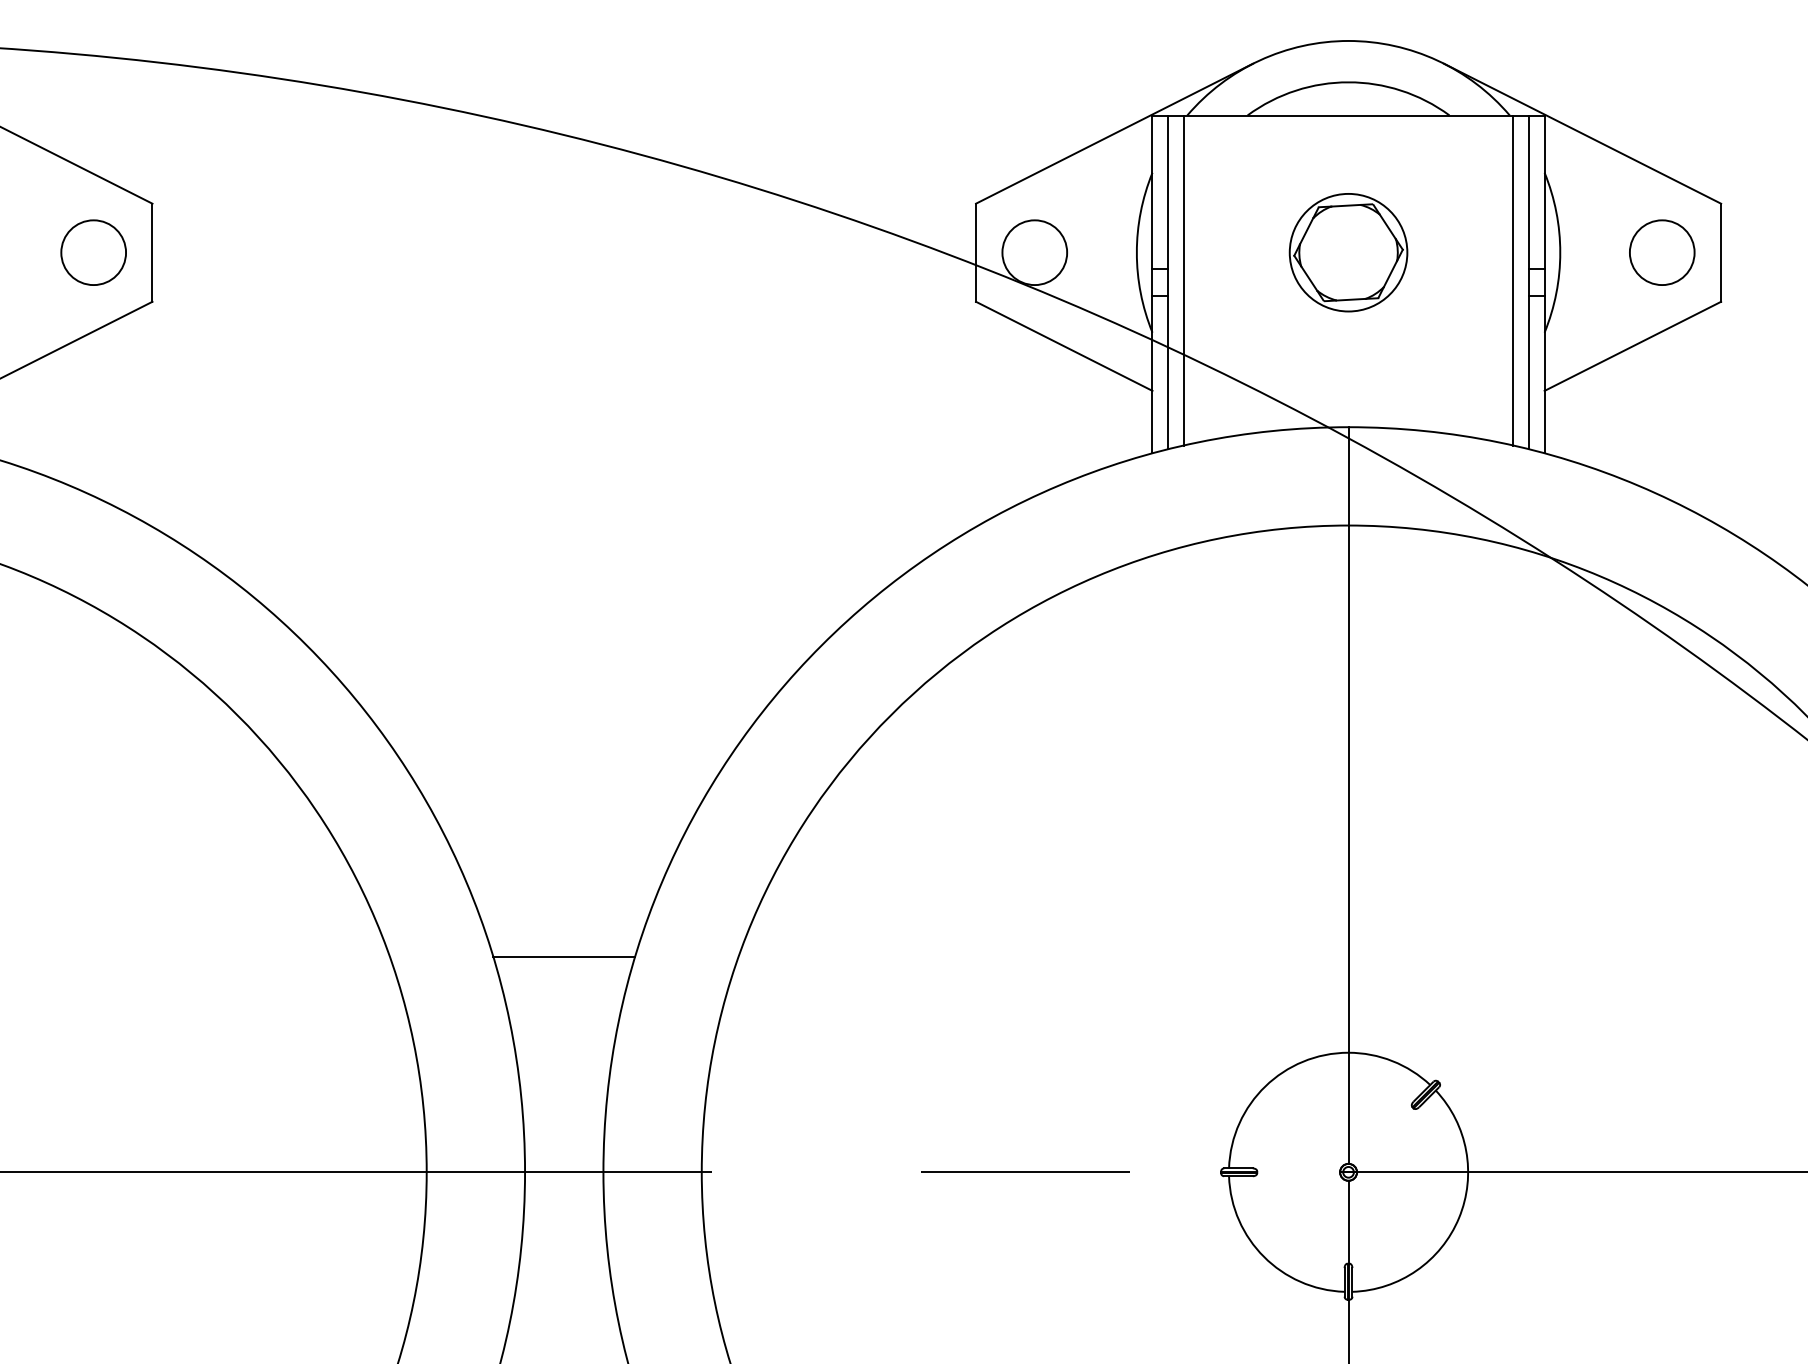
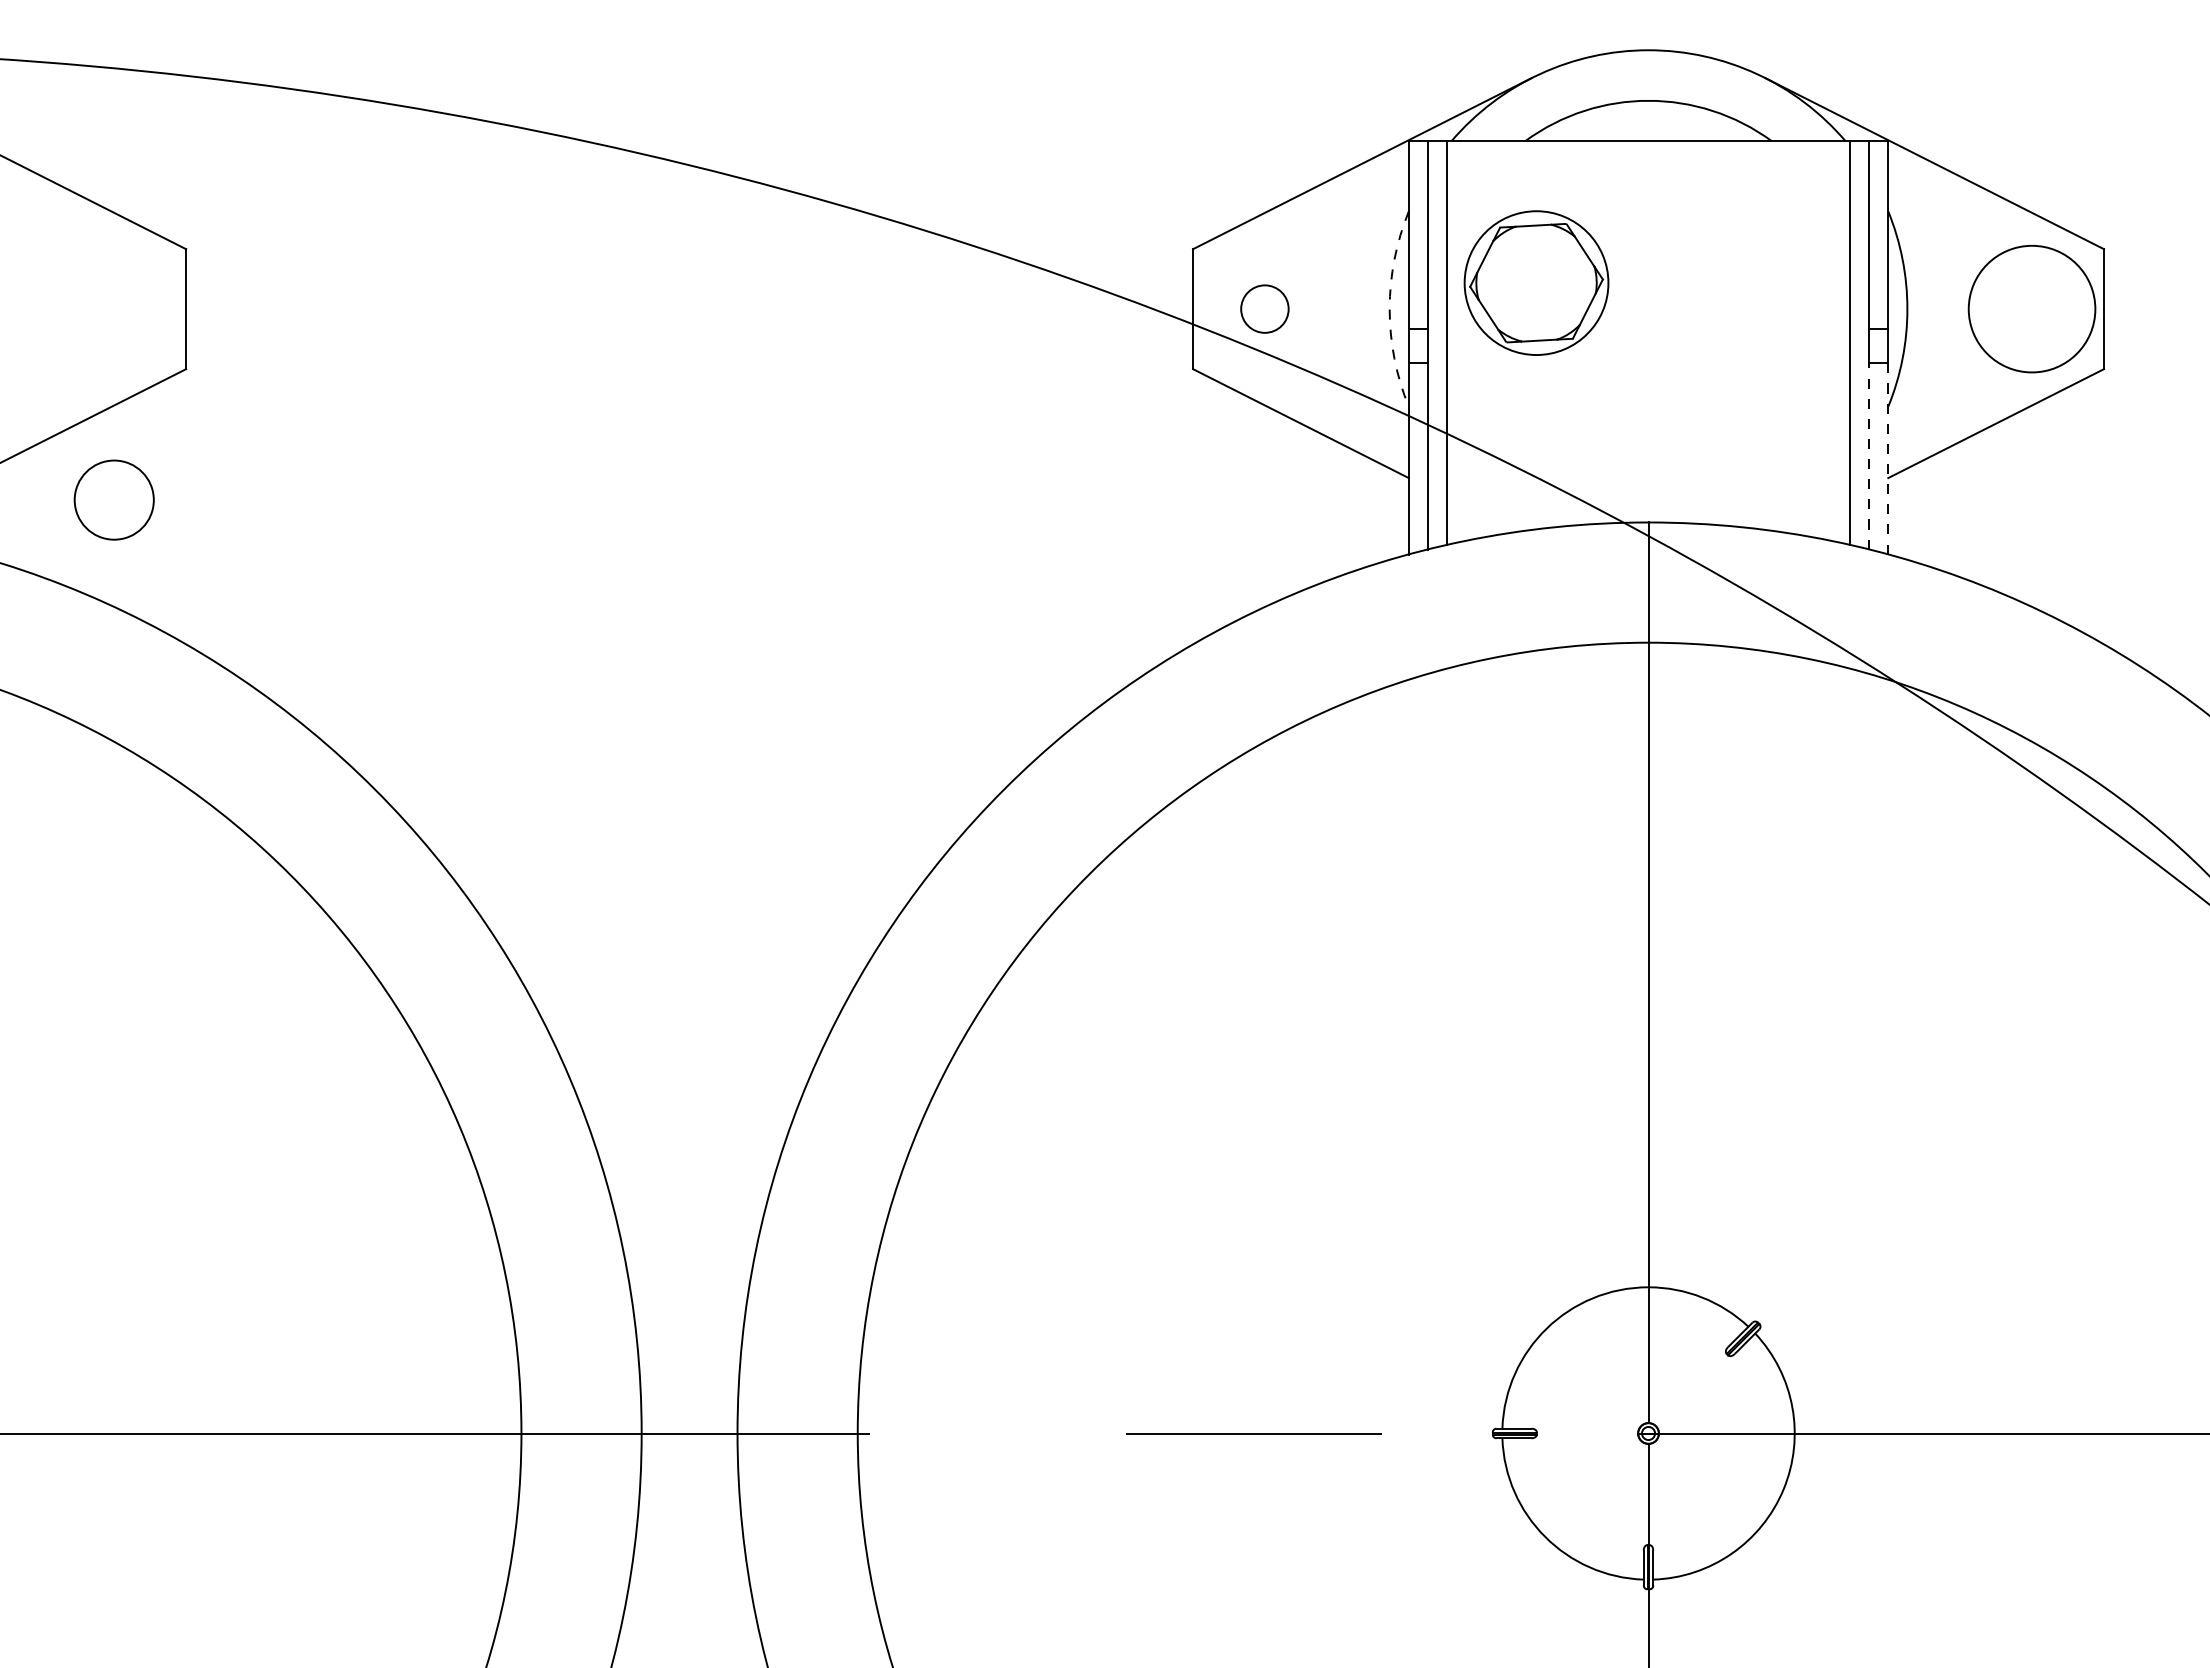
circle: (93, 252) -> (113, 499), moved
circle: (1034, 252) -> (1264, 308), size x0.6
part: (1348, 252) -> (1536, 282), moved
circle: (1661, 252) -> (2031, 308), size x1.6
arc: (1136, 253) -> (1389, 309), solid -> dashed
line: (1529, 373) -> (1869, 456), solid -> dashed
line: (1544, 374) -> (1888, 458), solid -> dashed
line: (564, 956) -> (689, 1169), removed

